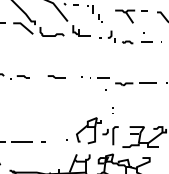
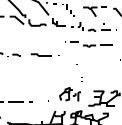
part: (56, 76) -> (40, 54), size x1.6
part: (123, 81) -> (89, 44), moved
part: (97, 131) -> (70, 94), size x0.7

